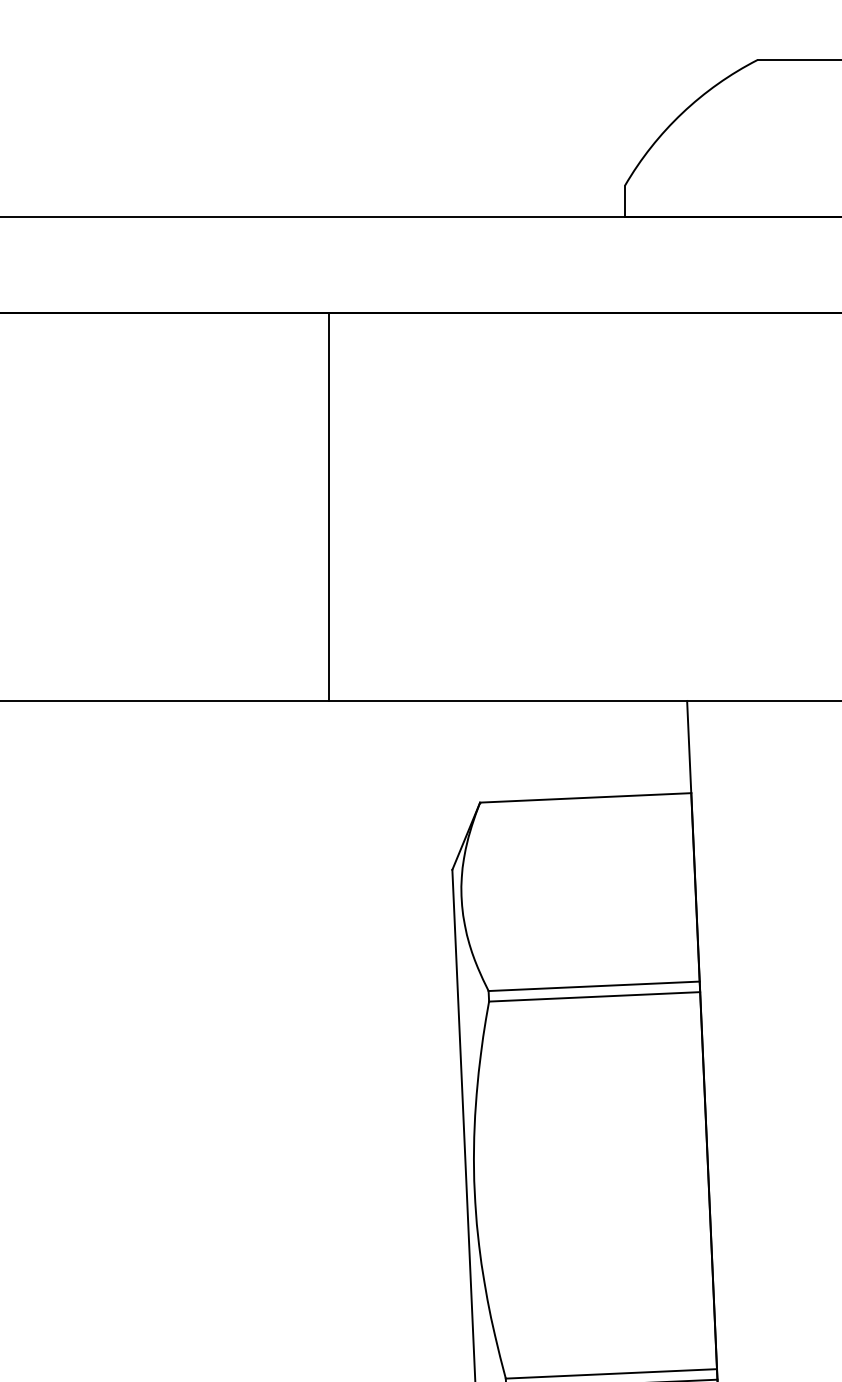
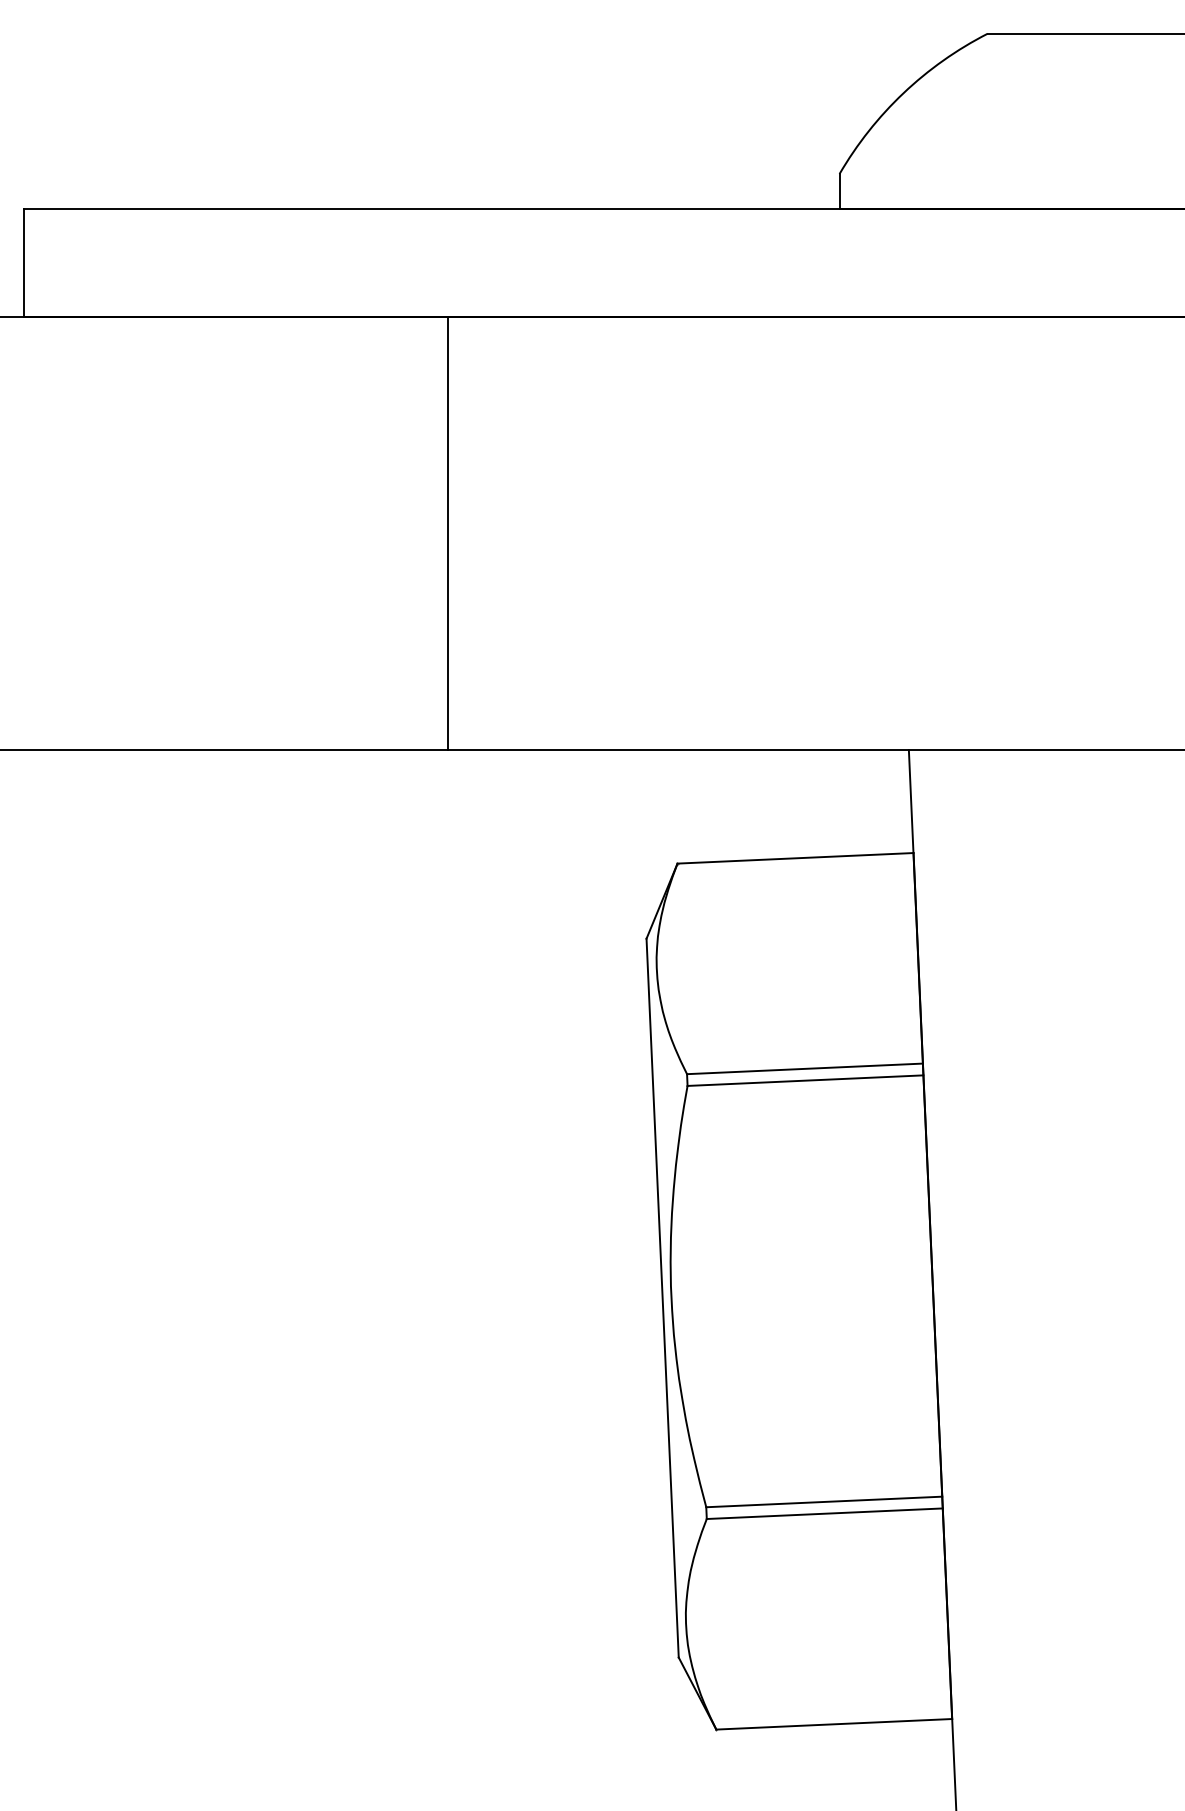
line: (329, 507) -> (448, 533), moved

